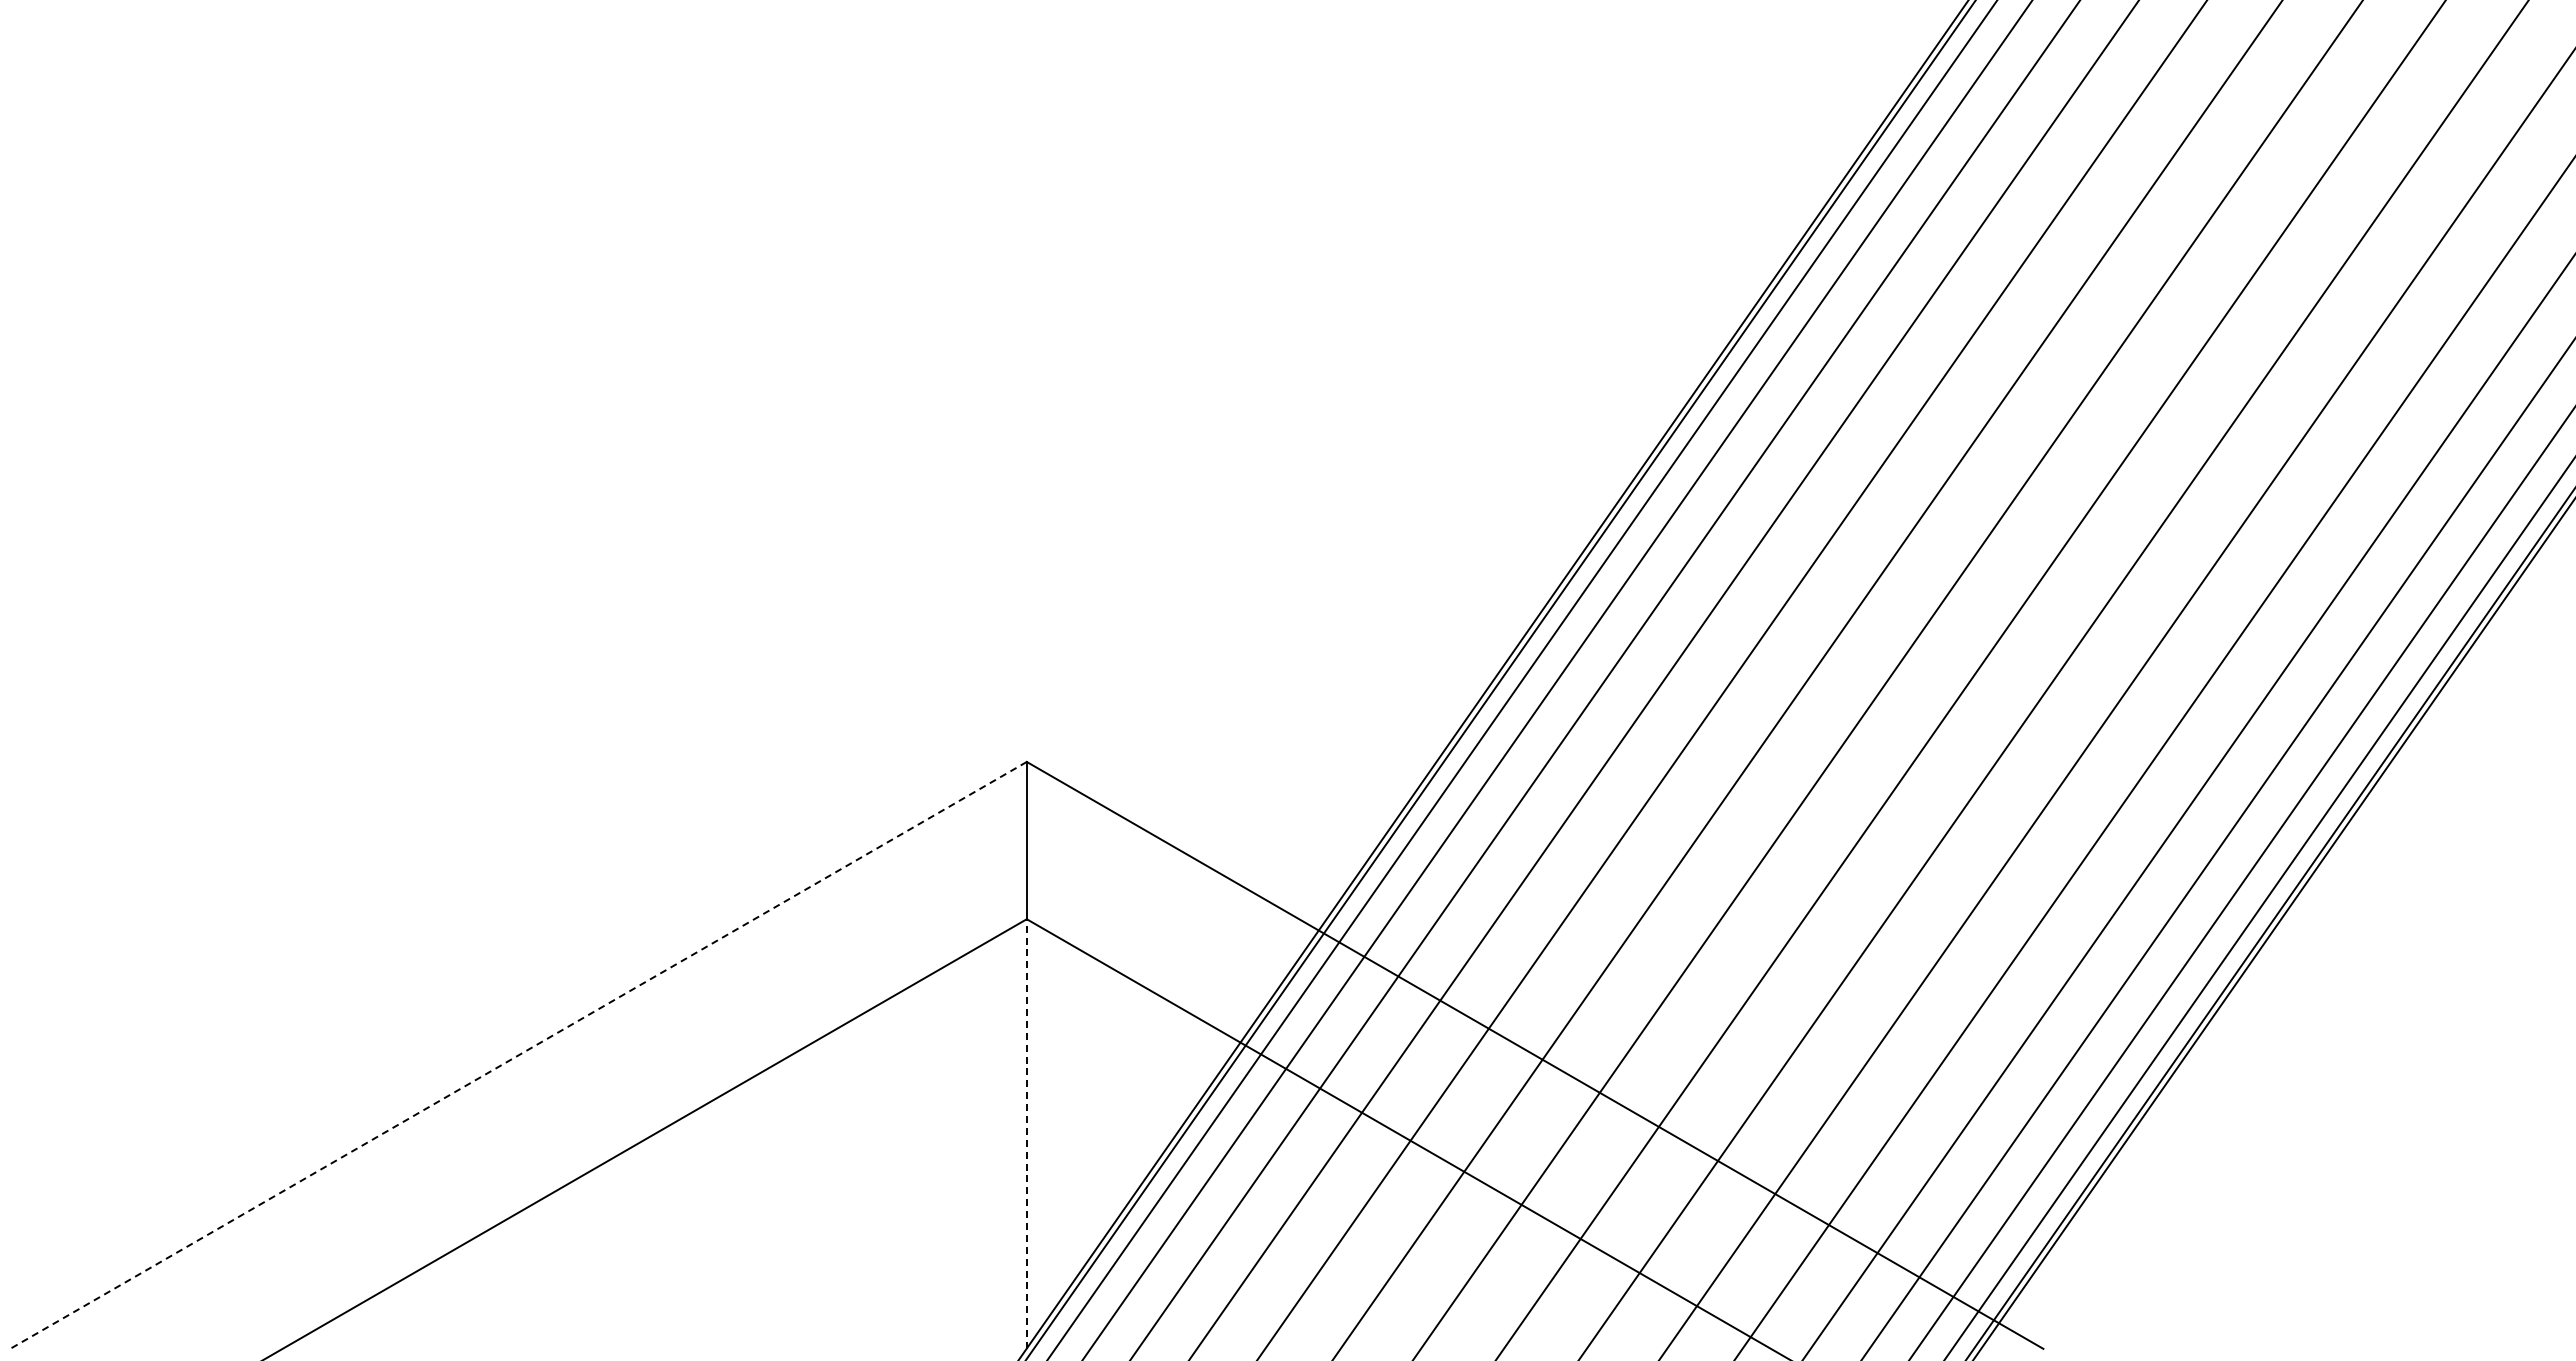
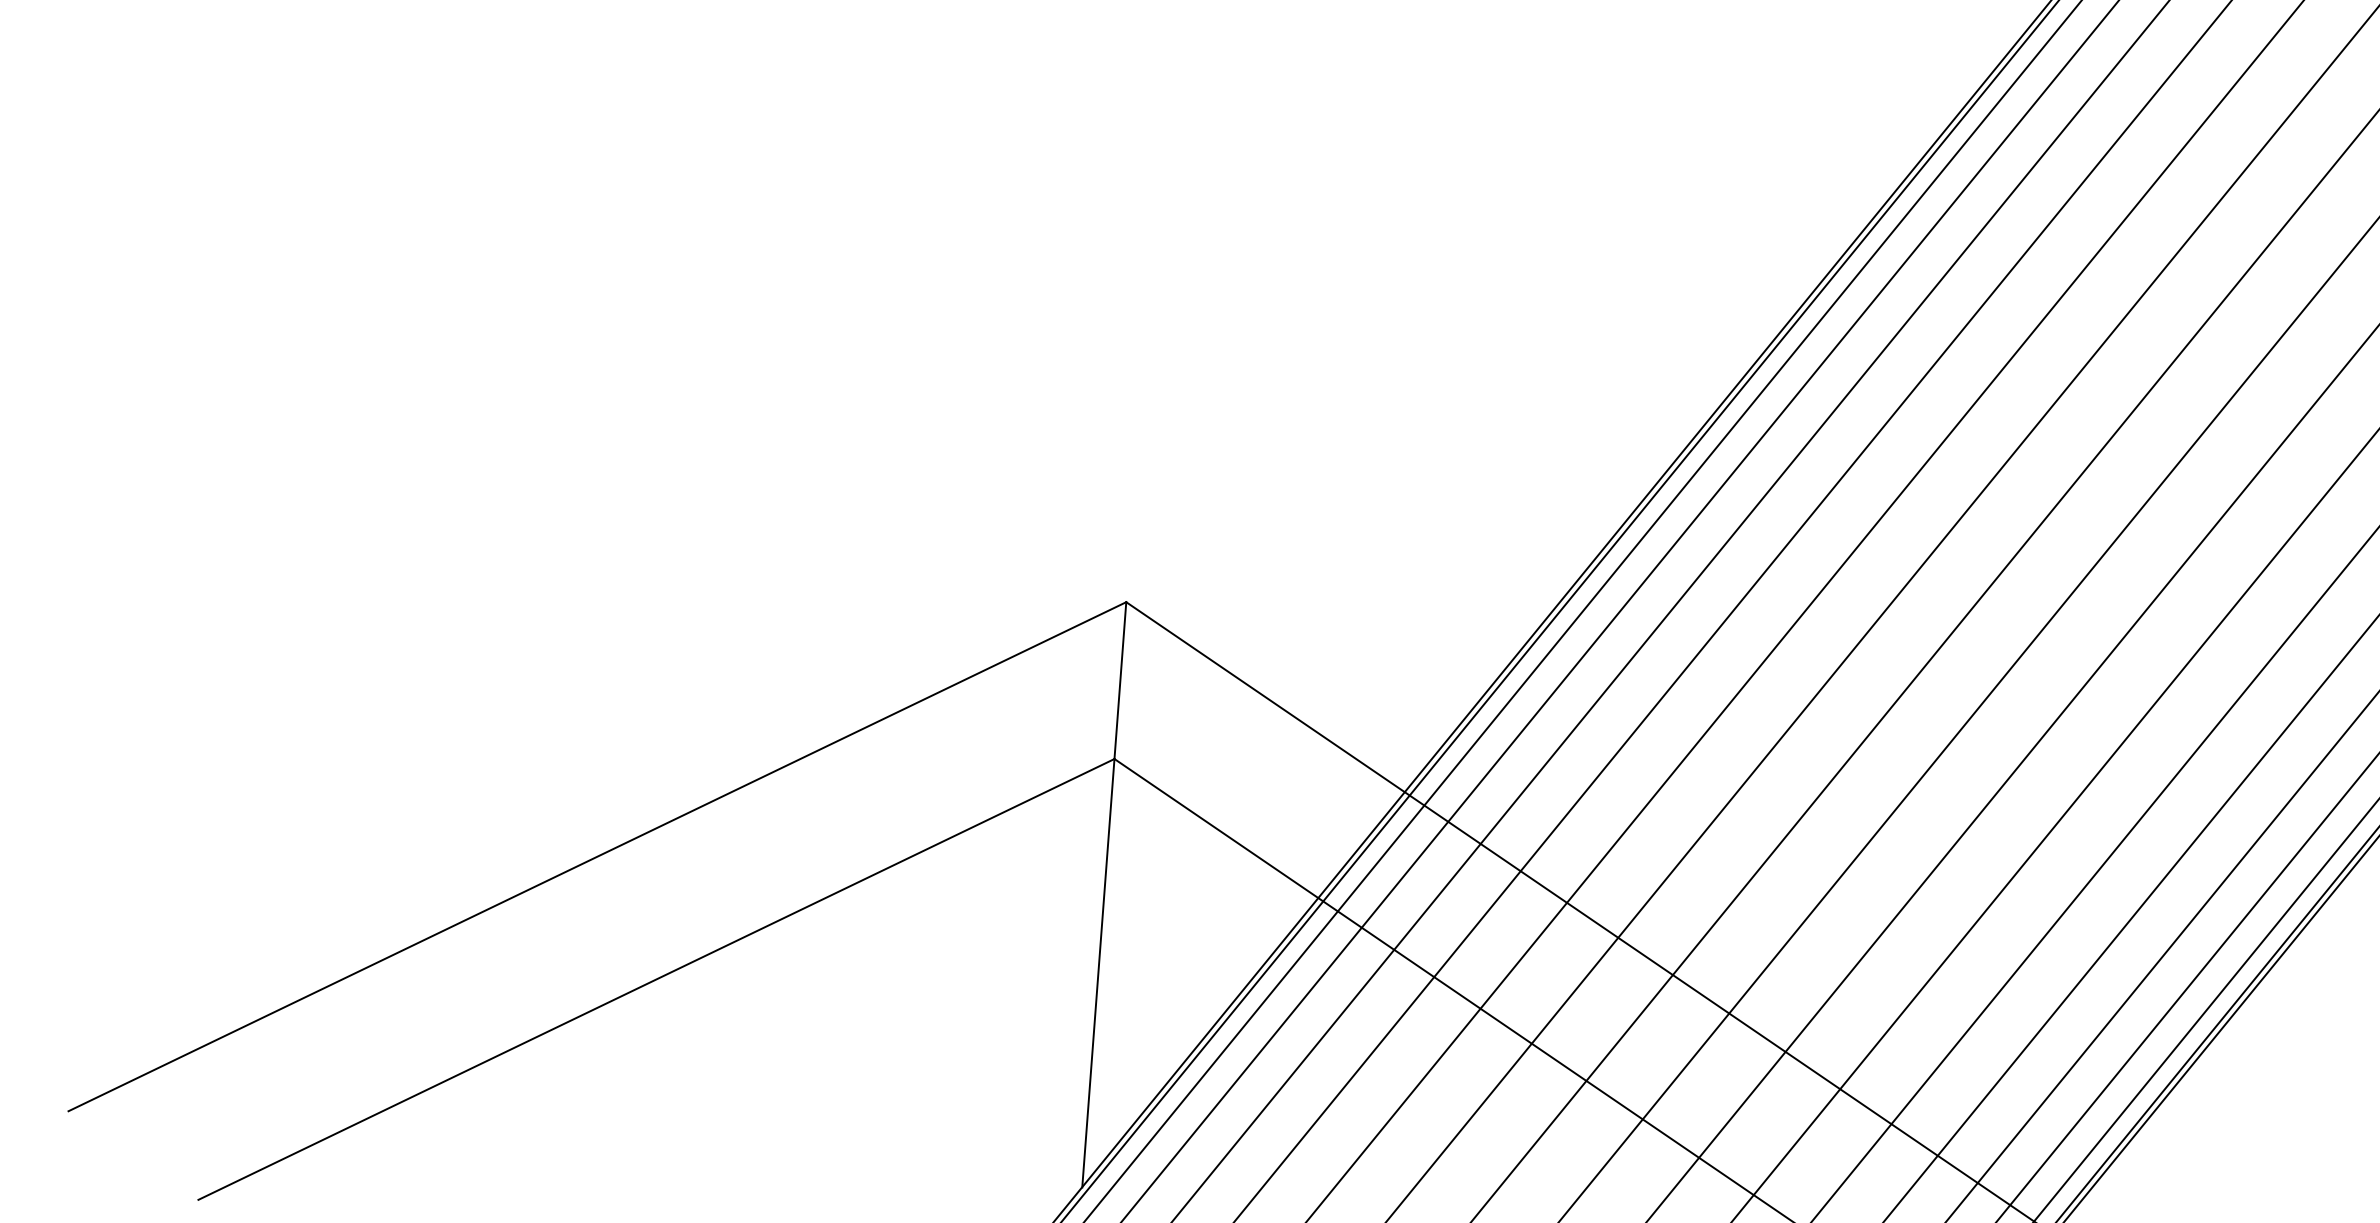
line: (518, 1055) -> (597, 856), dashed -> solid
line: (1026, 1134) -> (1098, 973), dashed -> solid

